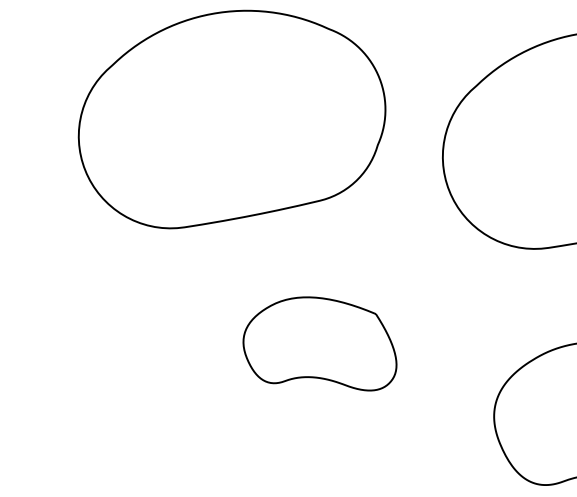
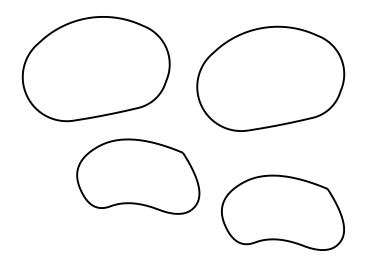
part: (320, 343) -> (138, 176), size x1.67

